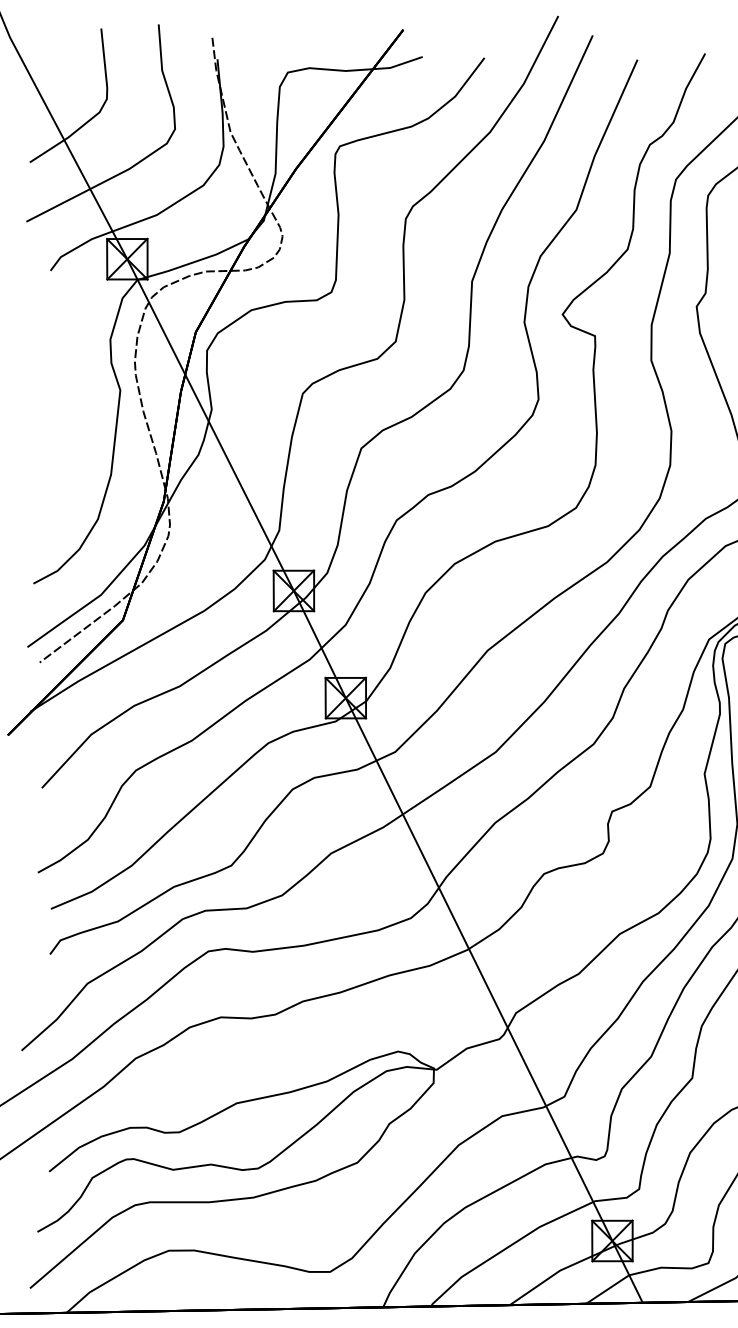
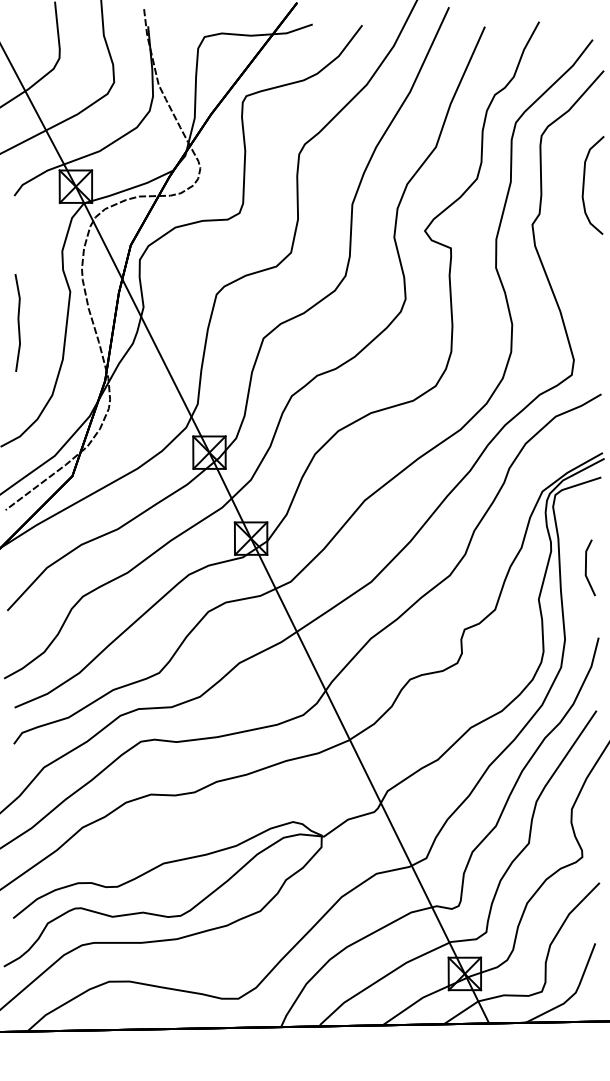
line: (54, 428) -> (17, 322), added

